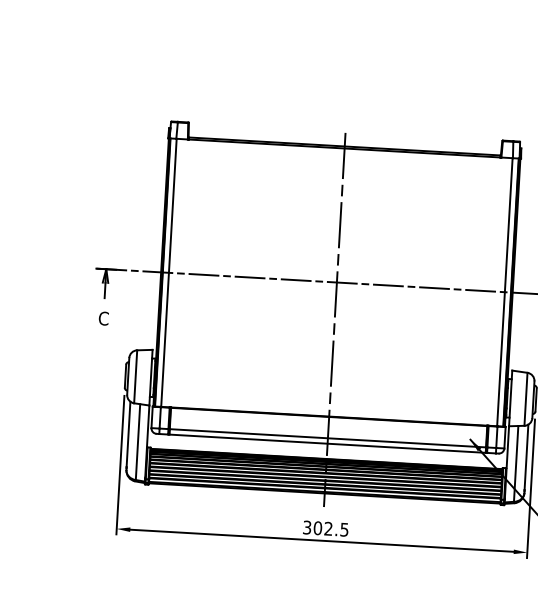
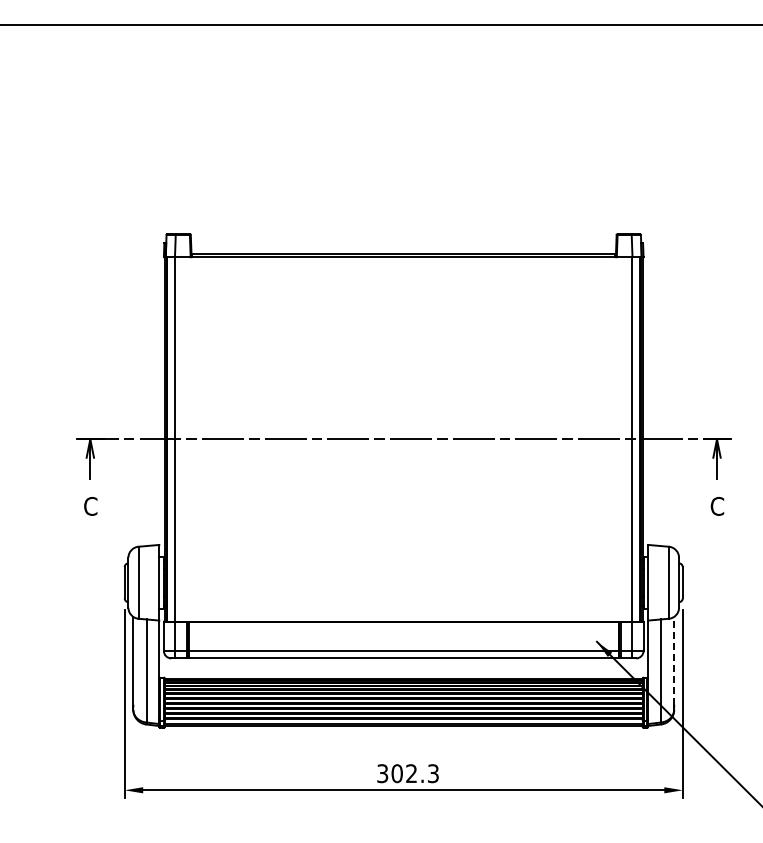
line: (334, 319) -> (403, 489), removed
line: (526, 456) -> (674, 660), solid -> dashed
text: (344, 529) -> (433, 773), 302.5 -> 302.3

